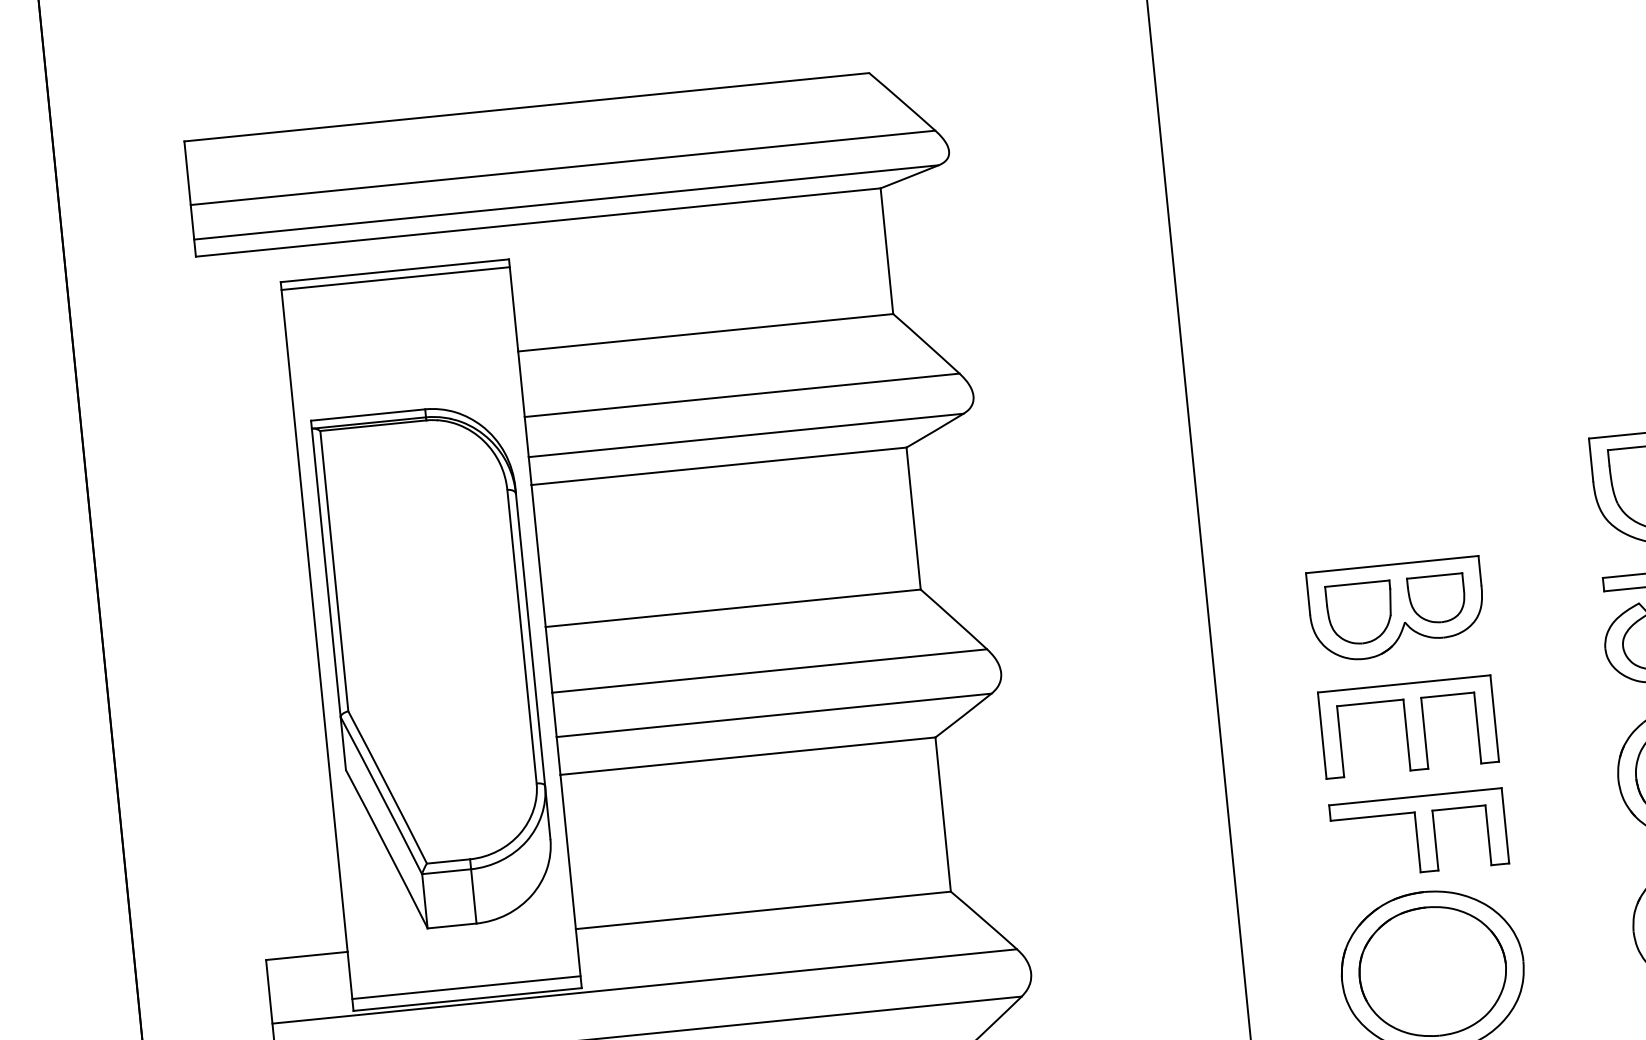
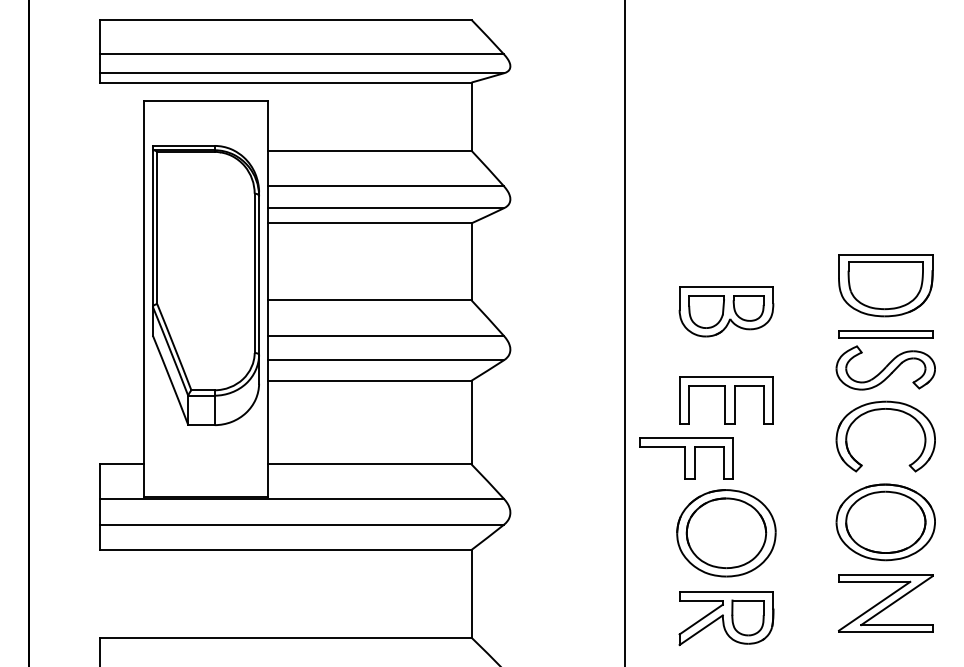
line: (394, 279) -> (205, 105), removed
part: (1396, 609) -> (726, 311), moved
part: (433, 668) -> (205, 285), moved
part: (1419, 833) -> (686, 458), moved
line: (465, 988) -> (205, 490), removed

